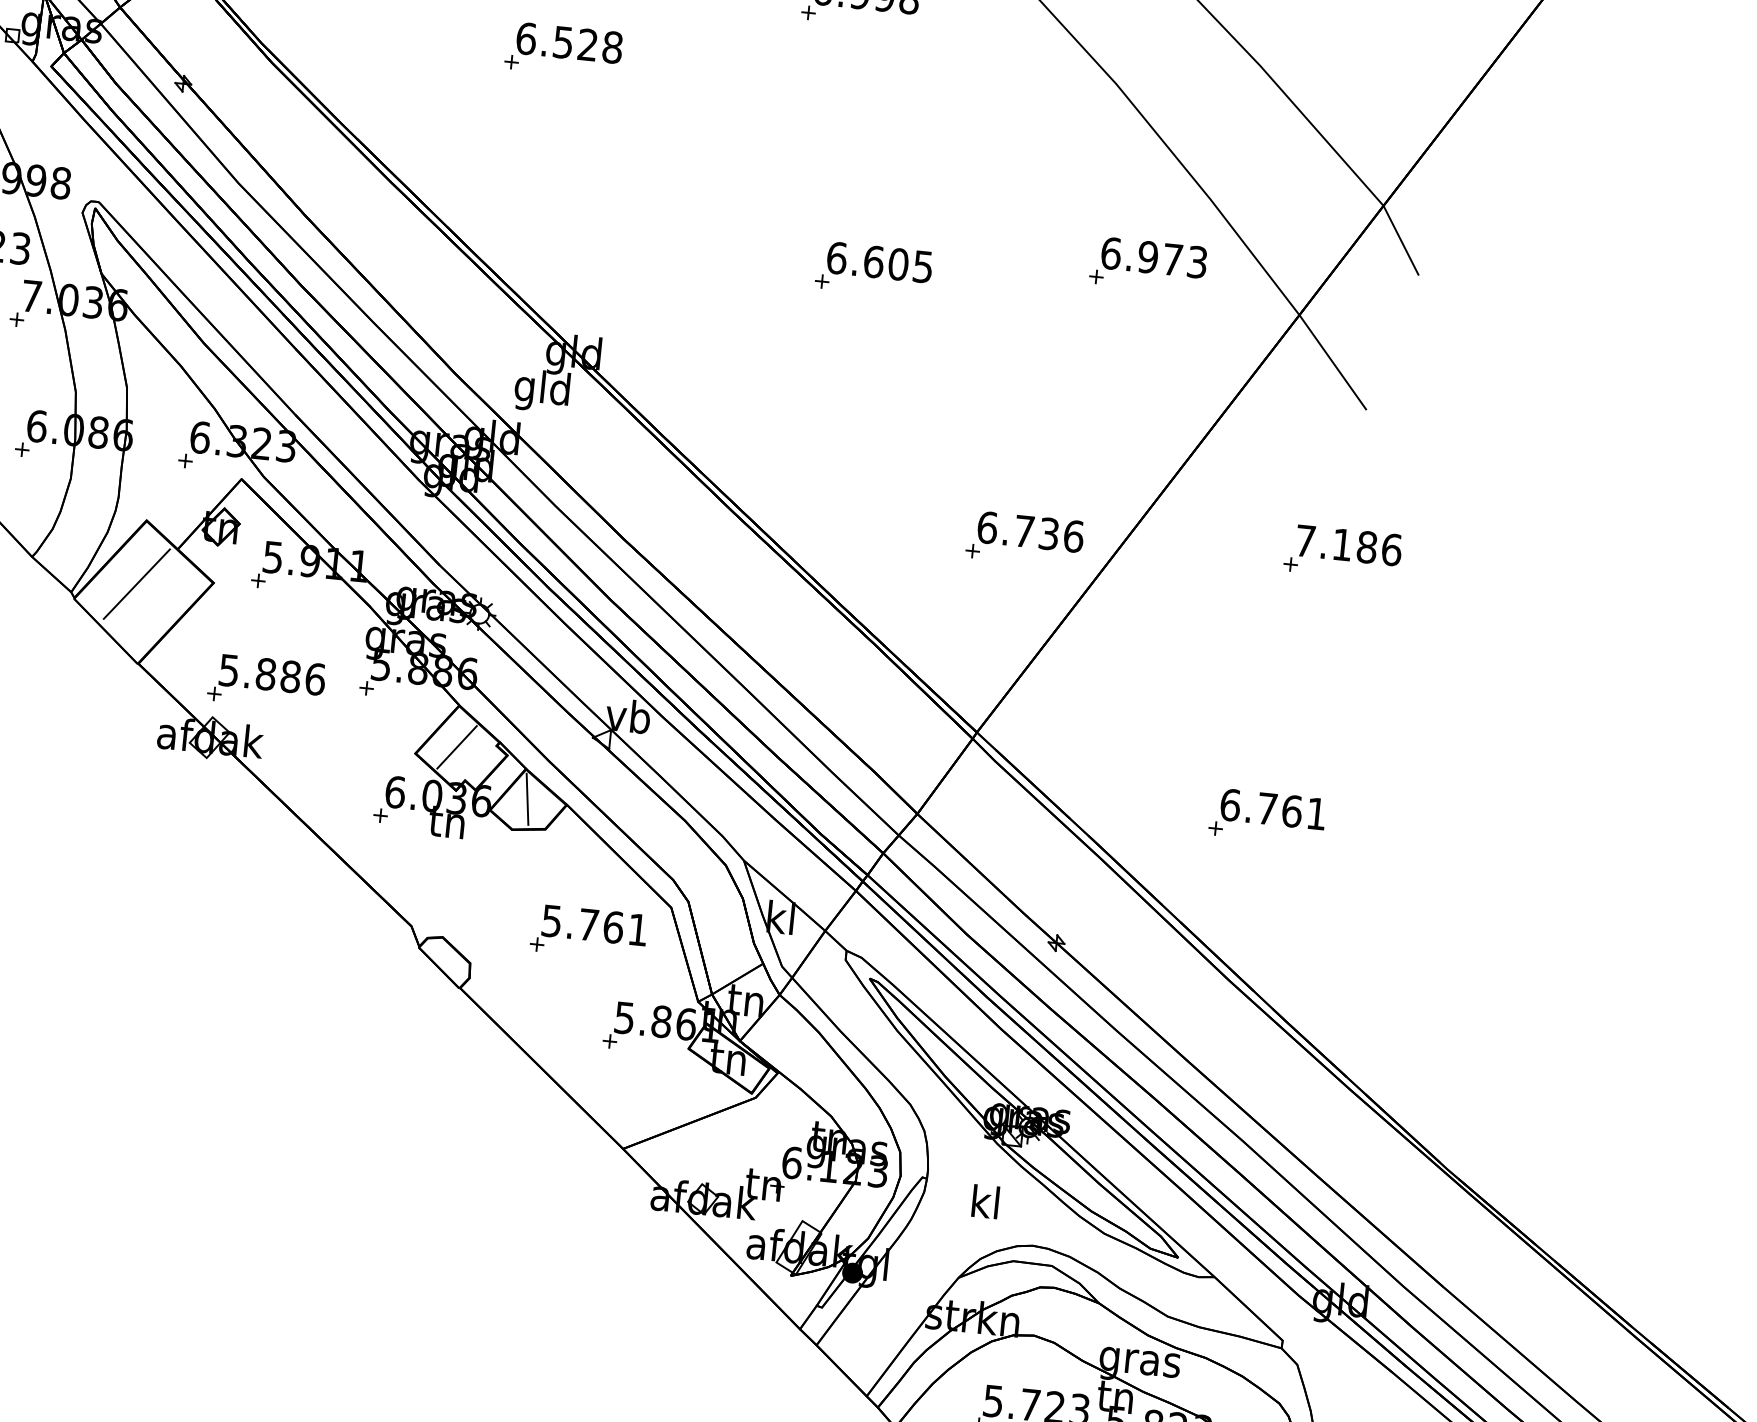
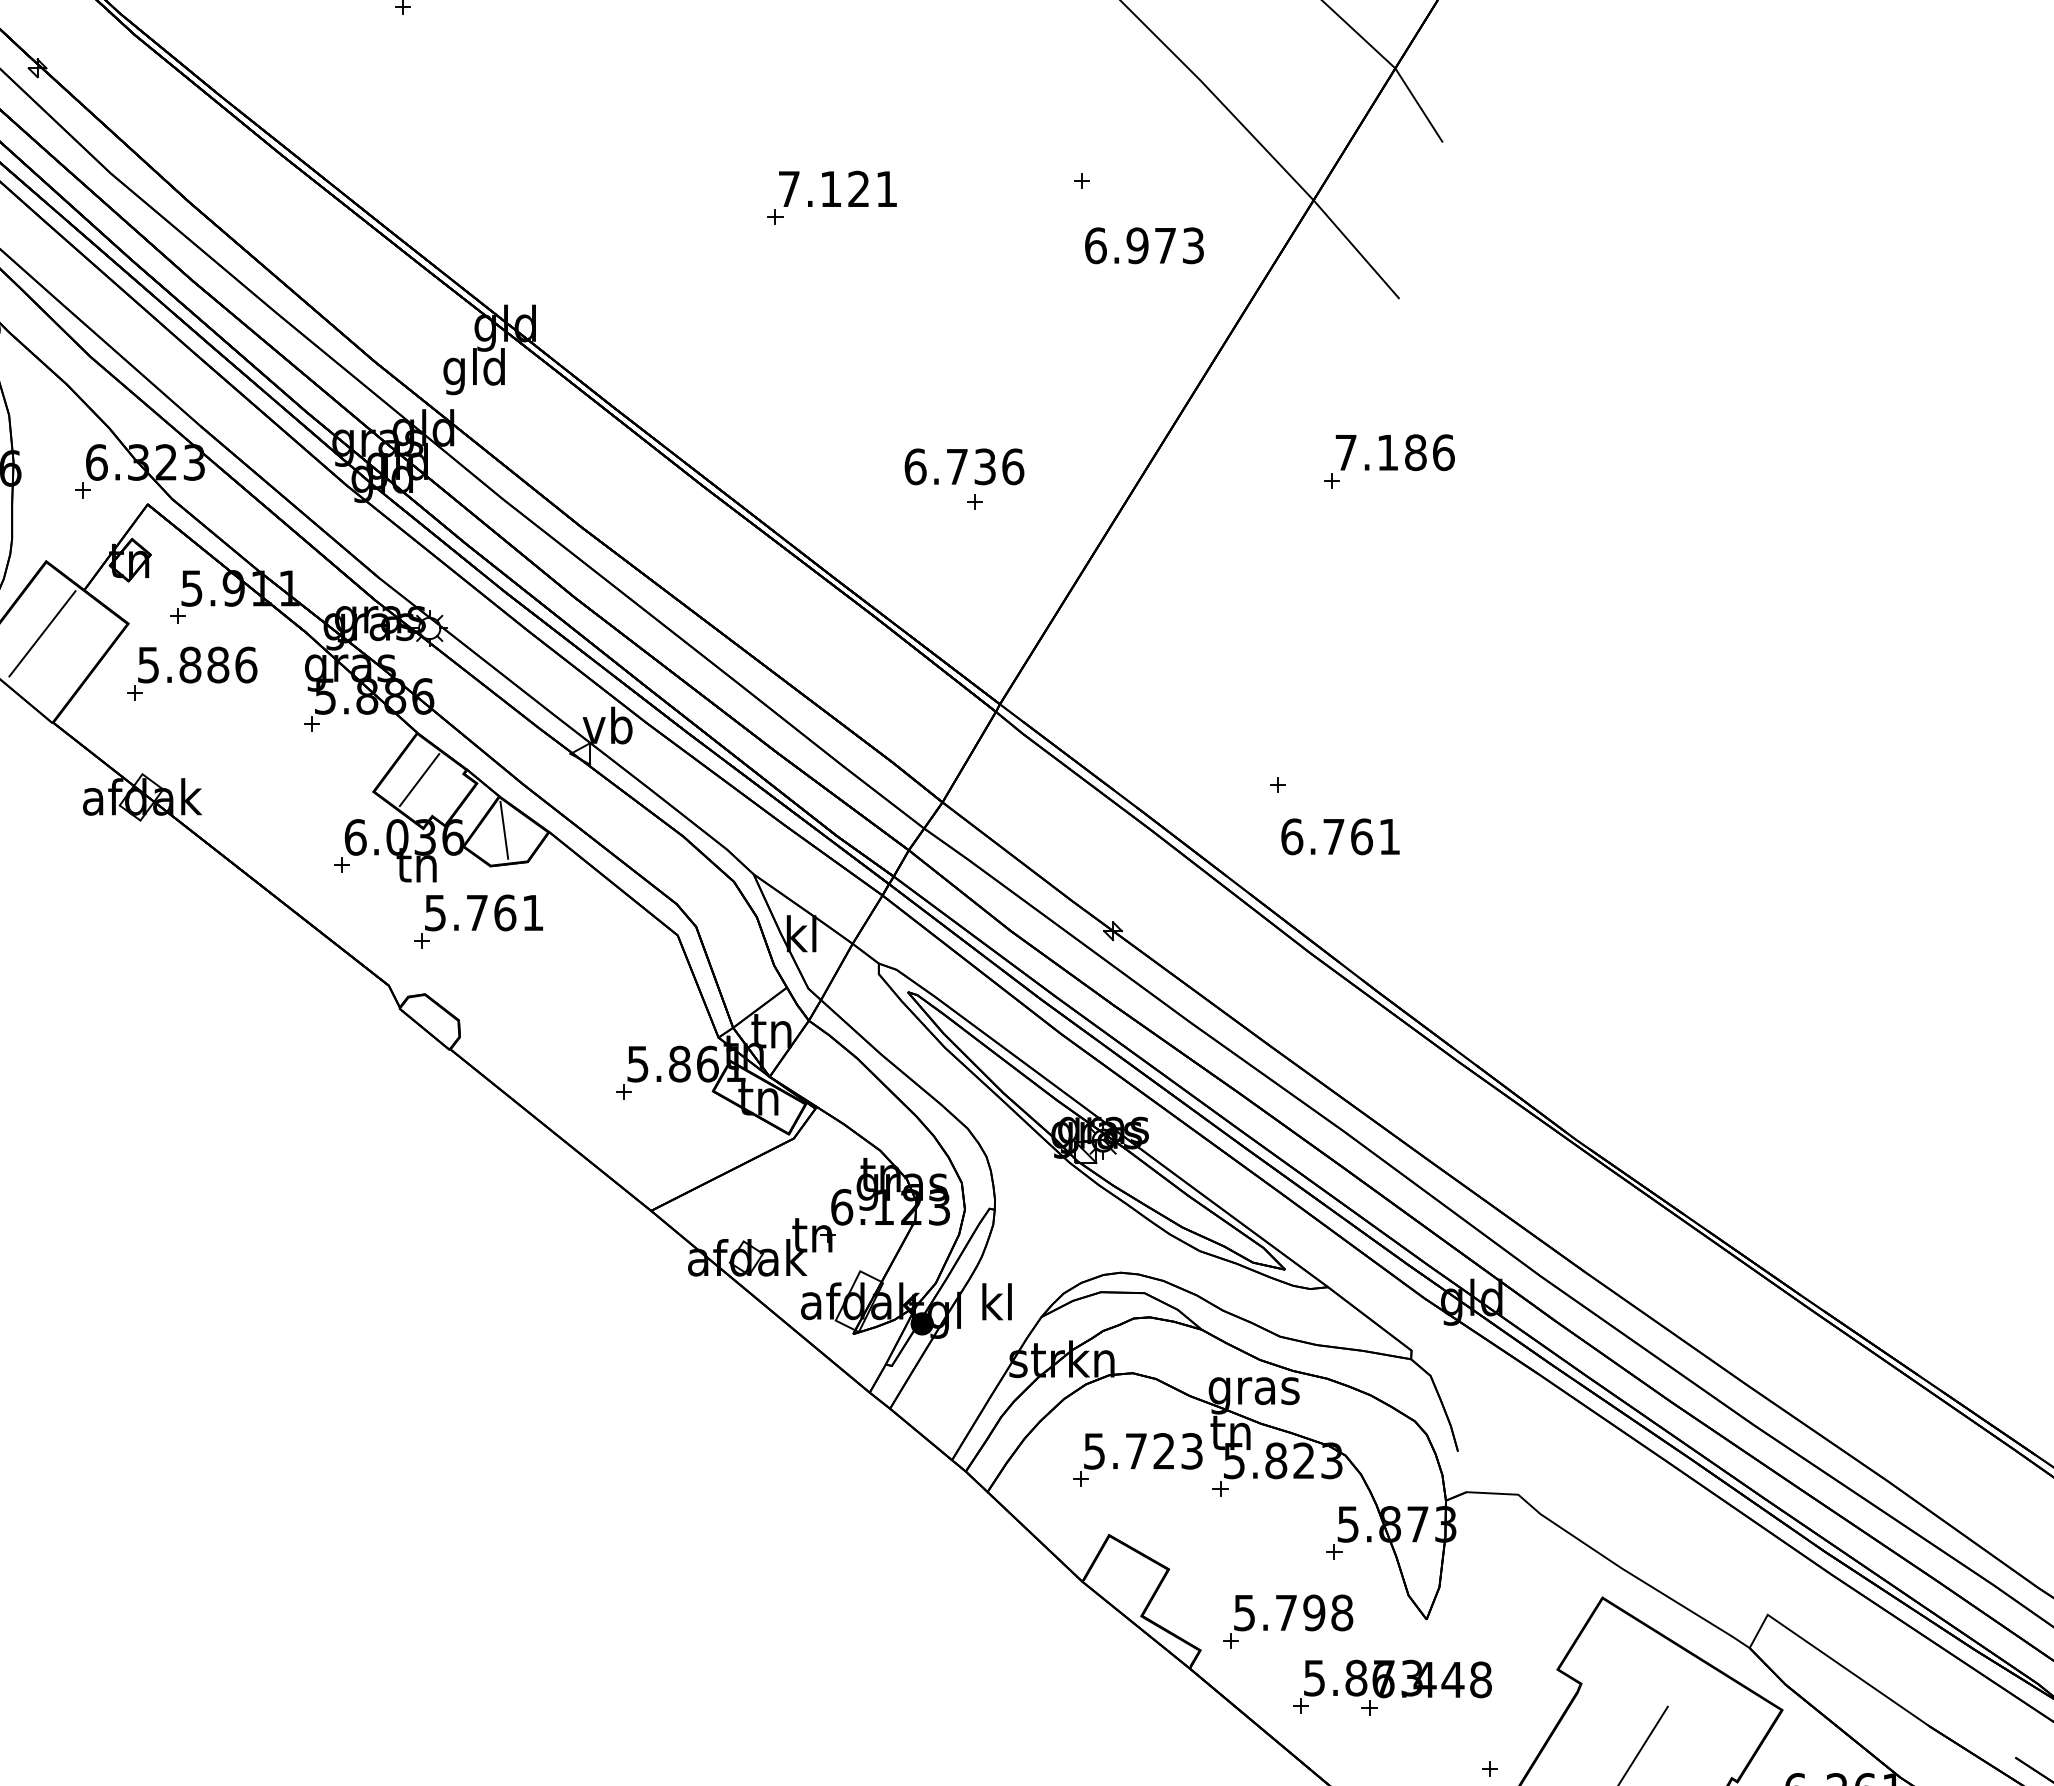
text: (1154, 257) -> (1144, 245), moved
text: (879, 261) -> (837, 188), 6.605 -> 7.121
text: (1030, 531) -> (964, 466), moved
part: (267, 681) -> (192, 673), moved
text: (1273, 809) -> (1340, 836), moved
part: (589, 932) -> (478, 921), moved
text: (985, 1201) -> (996, 1301), moved

